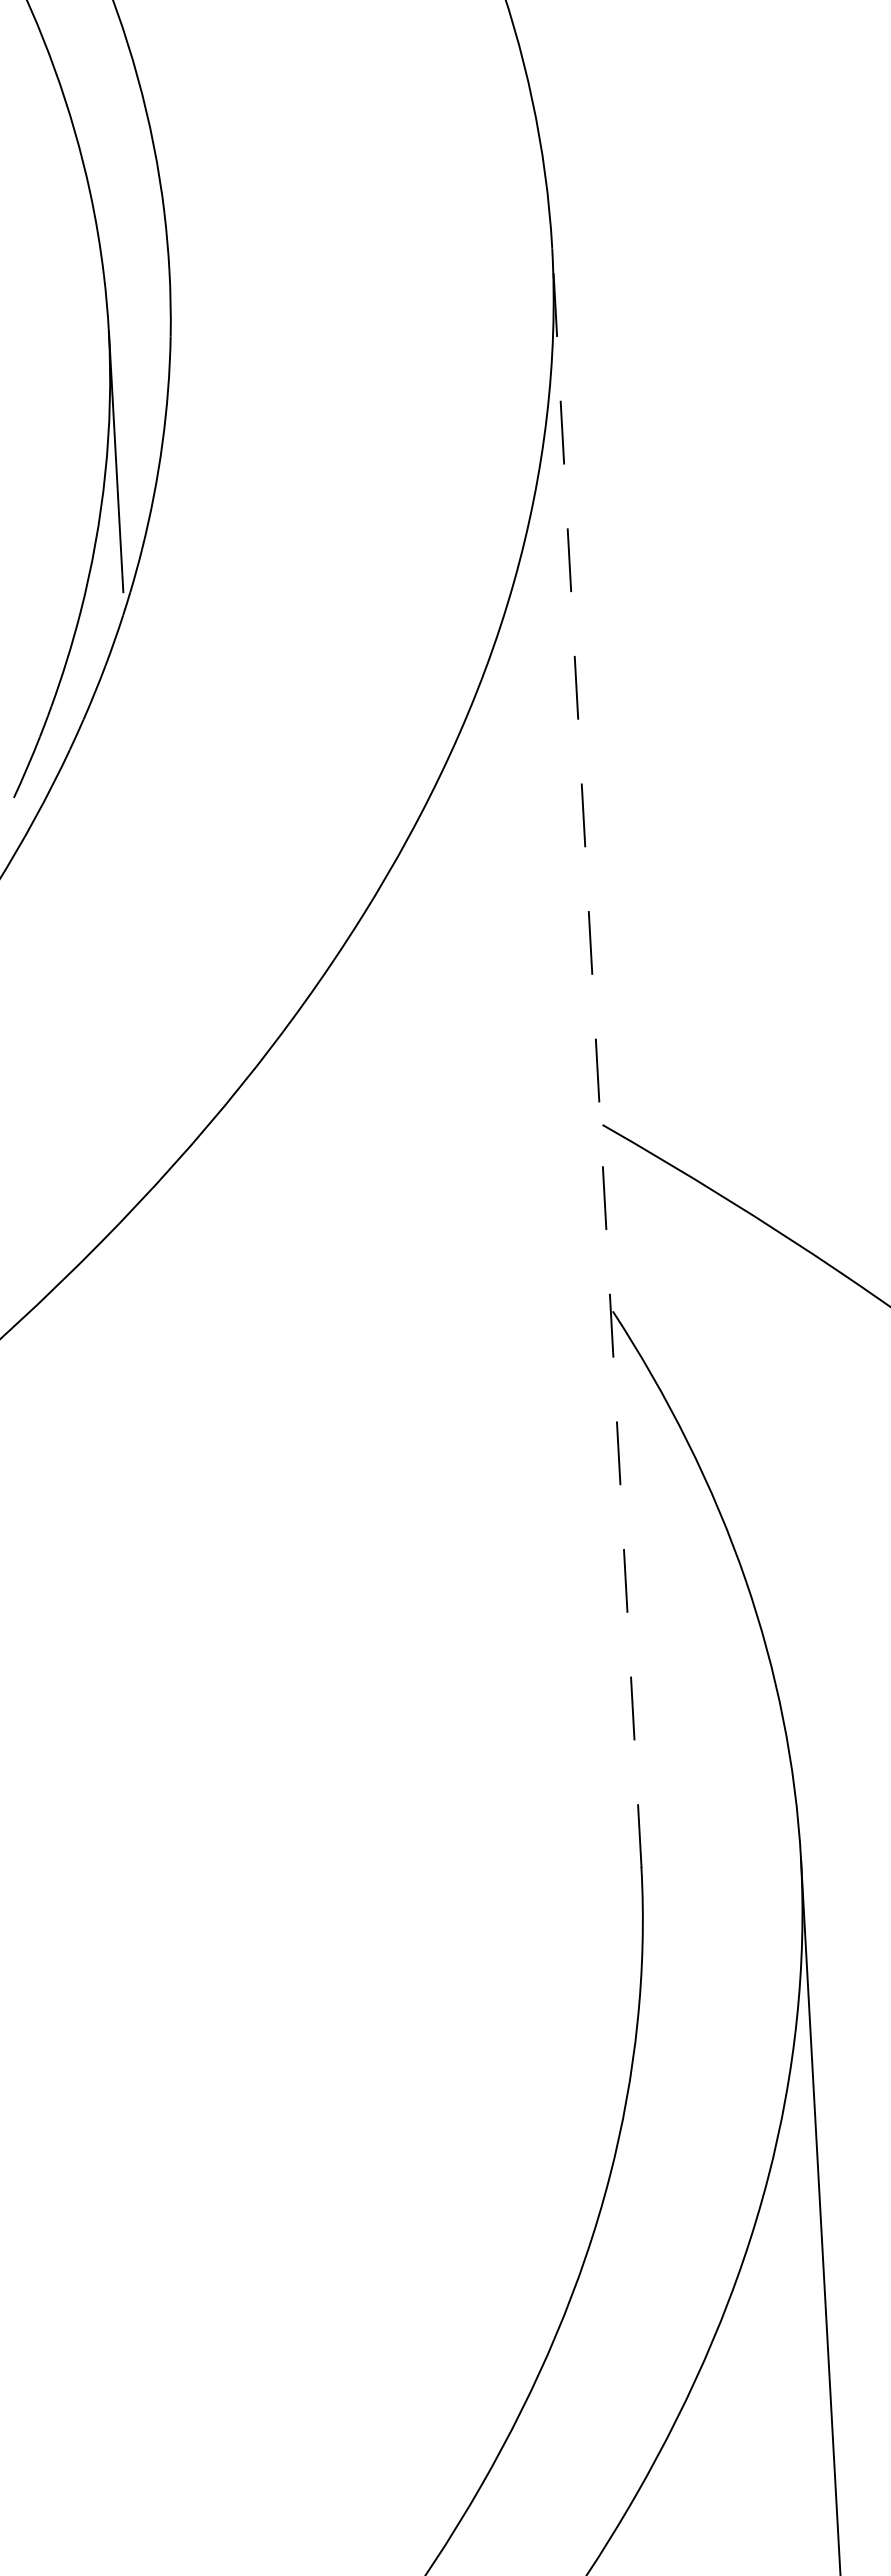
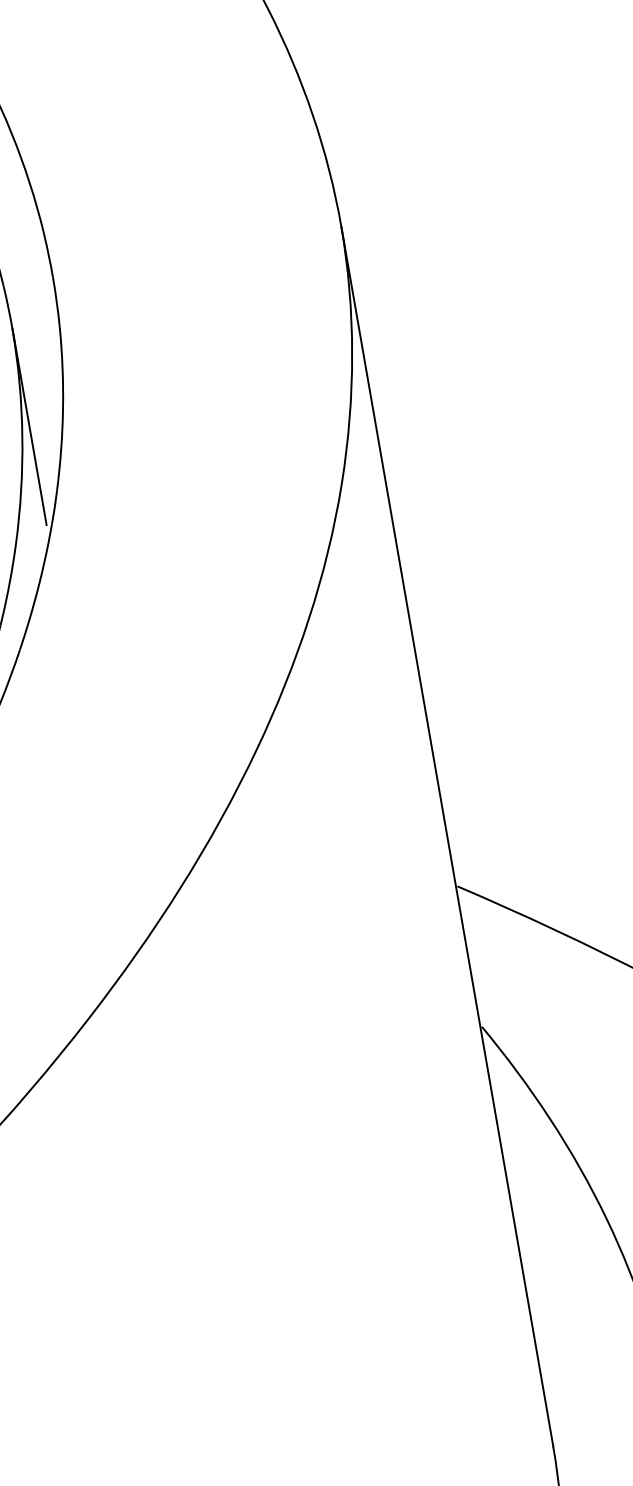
line: (596, 1058) -> (446, 836), dashed -> solid

